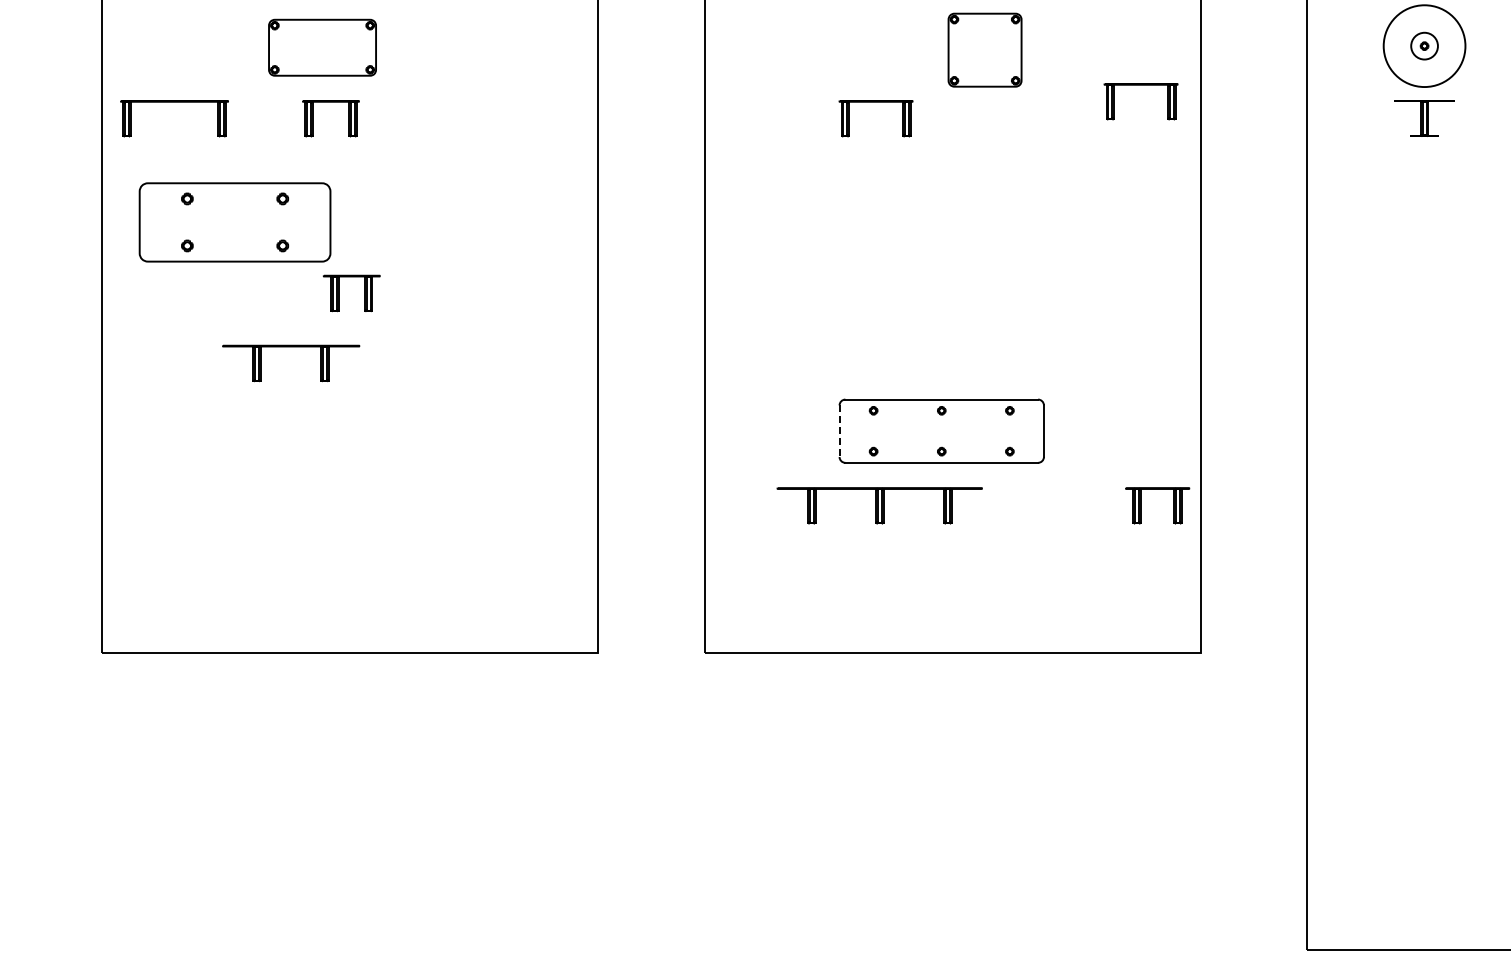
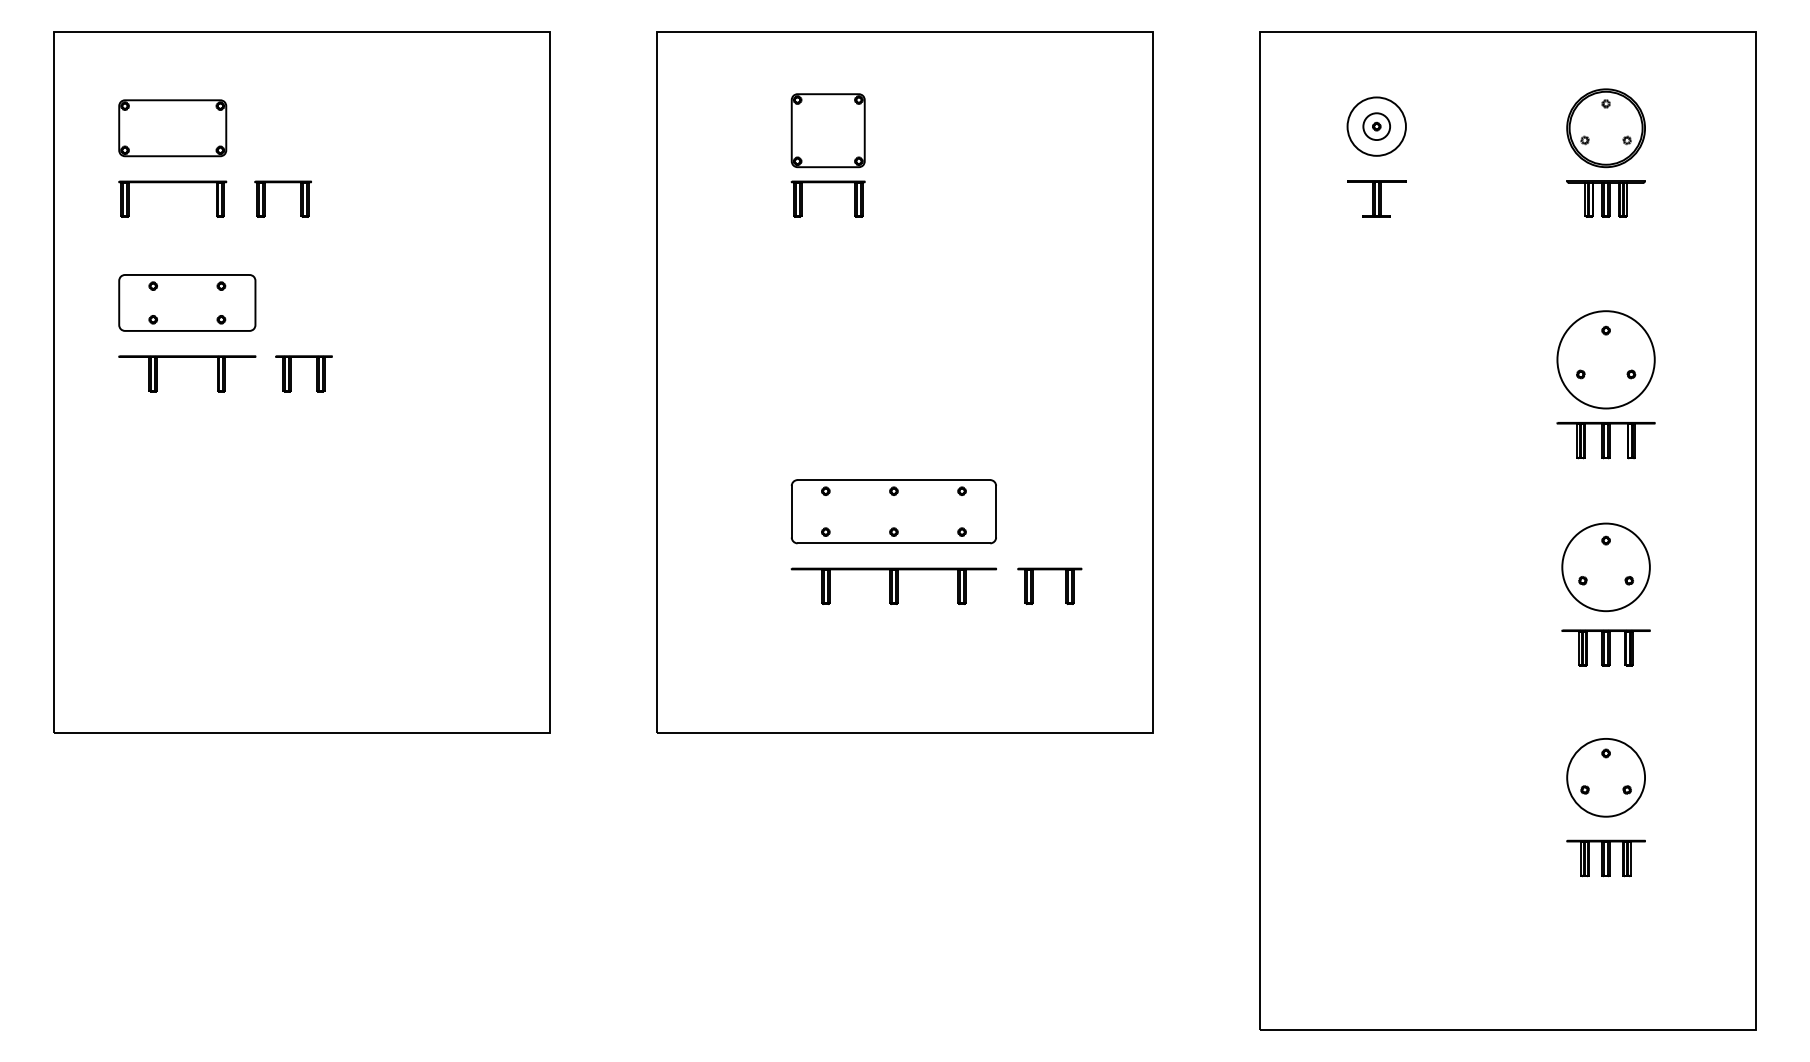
circle: (1424, 46) -> (1376, 126), size x0.71
part: (322, 48) -> (172, 128), moved
part: (984, 50) -> (827, 130), moved
part: (1140, 86) -> (1092, 166), removed
part: (174, 103) -> (172, 183), moved
part: (235, 222) -> (187, 302), size x0.71
part: (291, 347) -> (187, 357), moved
line: (839, 431) -> (791, 511), dashed -> solid
part: (1157, 490) -> (1049, 570), moved
part: (879, 505) -> (893, 585), moved

